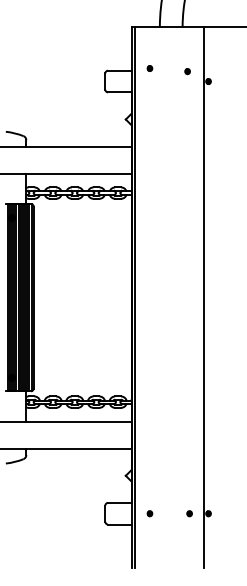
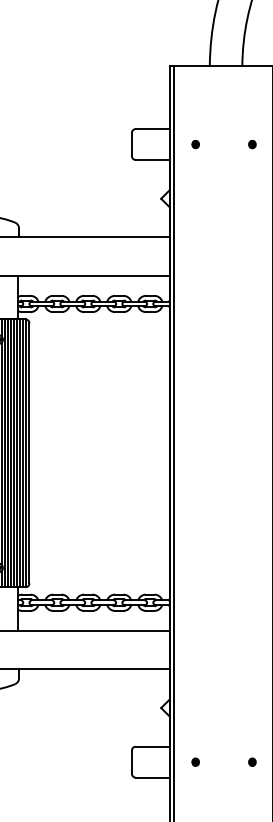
part: (149, 68) -> (195, 144), moved
part: (187, 71) -> (252, 144), moved

